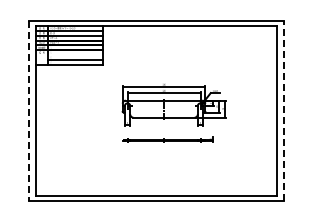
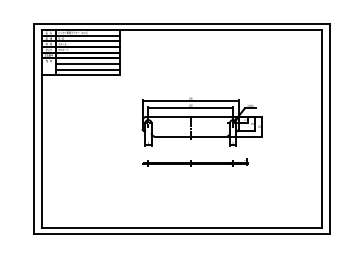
line: (75, 55) -> (87, 64), added
line: (284, 110) -> (330, 128), dashed -> solid
line: (28, 111) -> (33, 129), dashed -> solid

